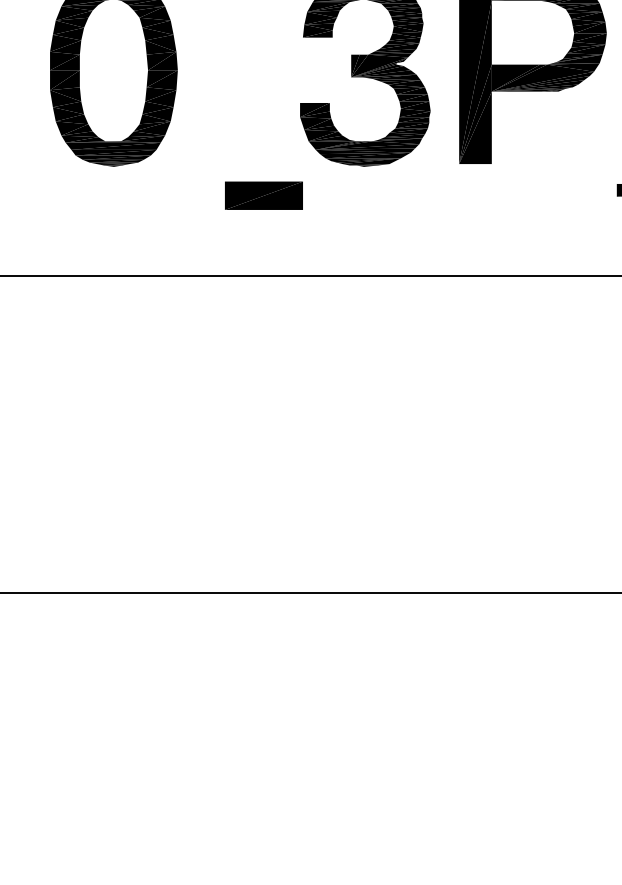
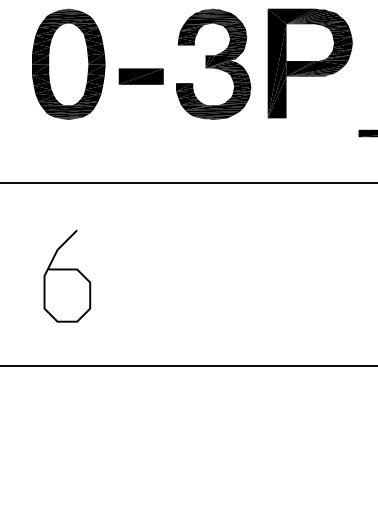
part: (262, 195) -> (140, 76), moved
curve: (111, 428) -> (67, 270), added

